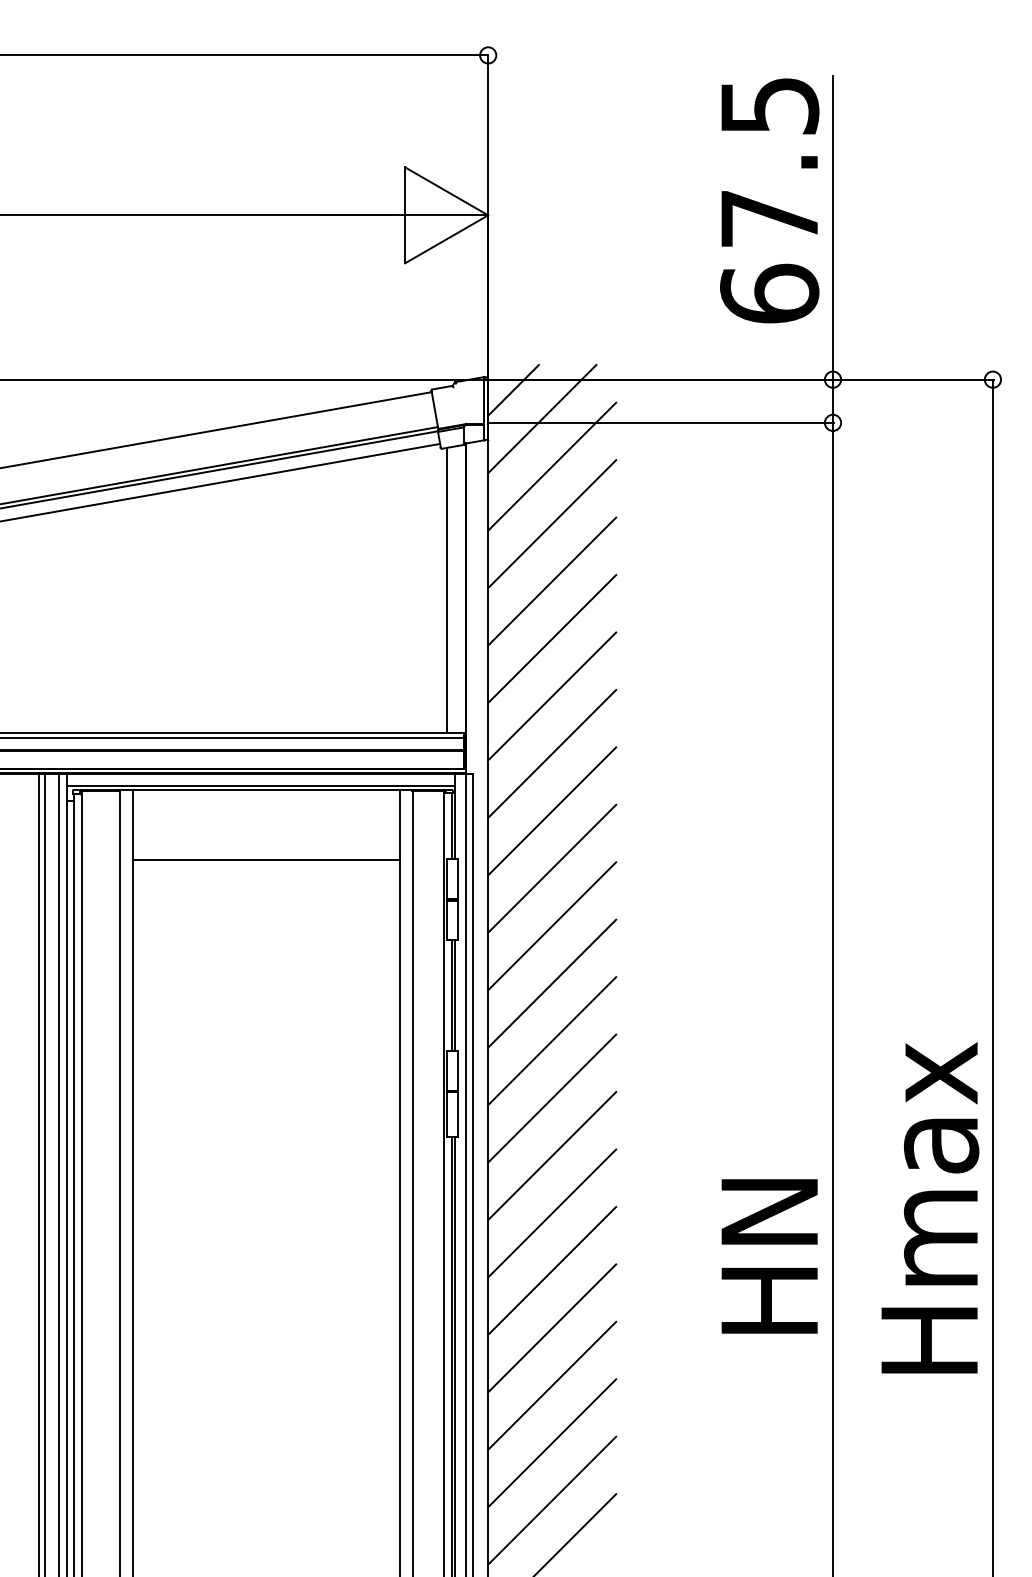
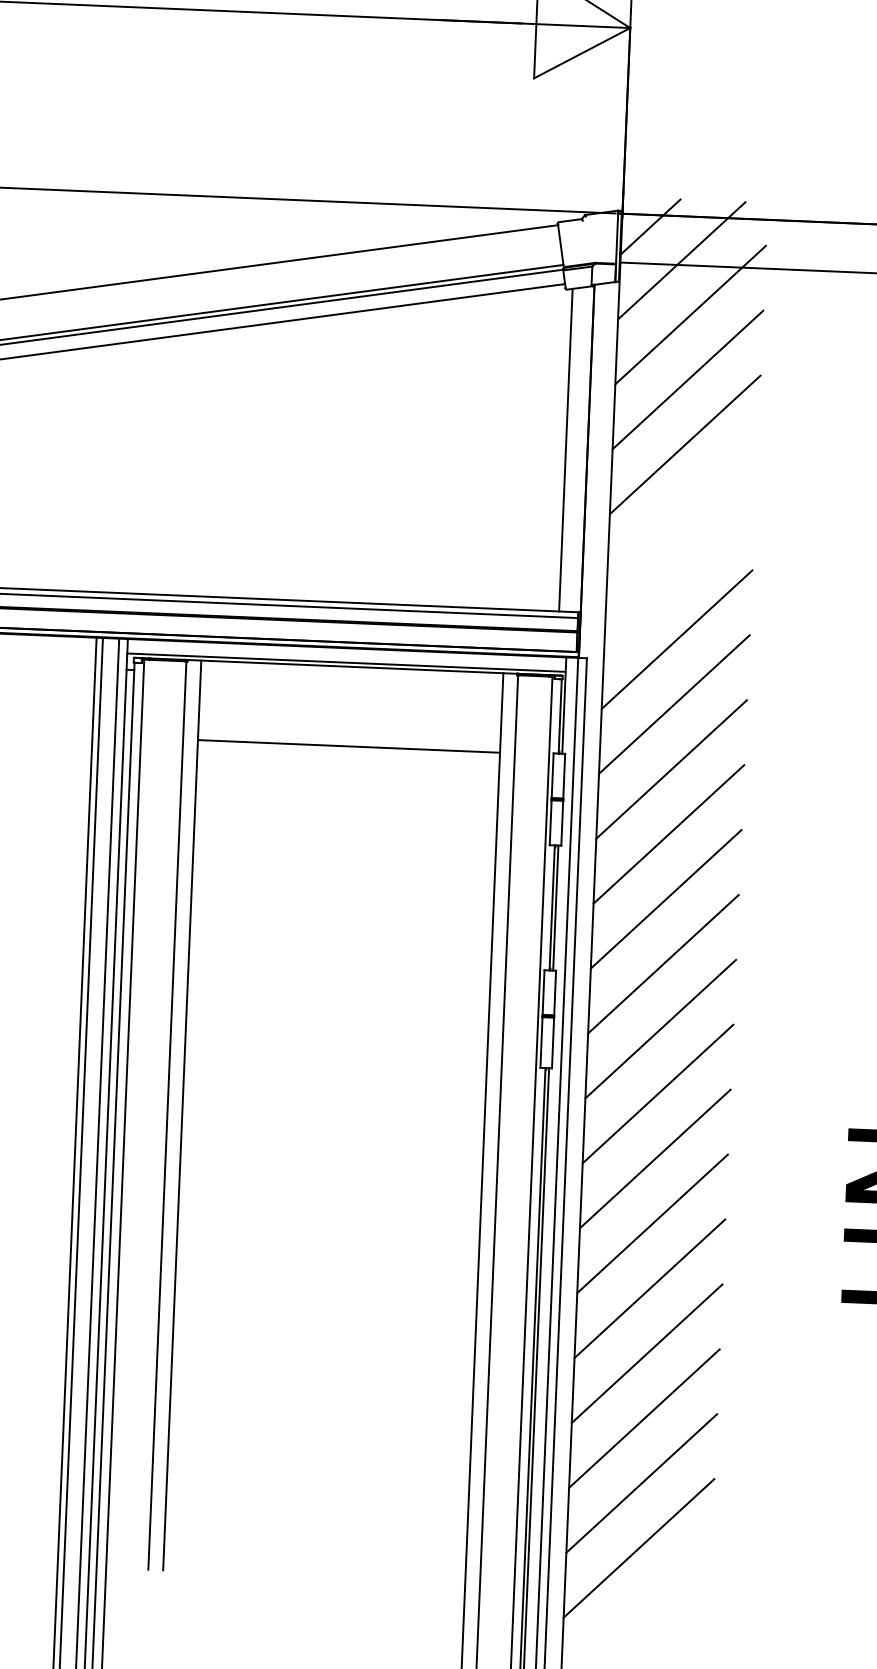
line: (552, 639) -> (682, 510), removed
line: (552, 696) -> (680, 574), removed

